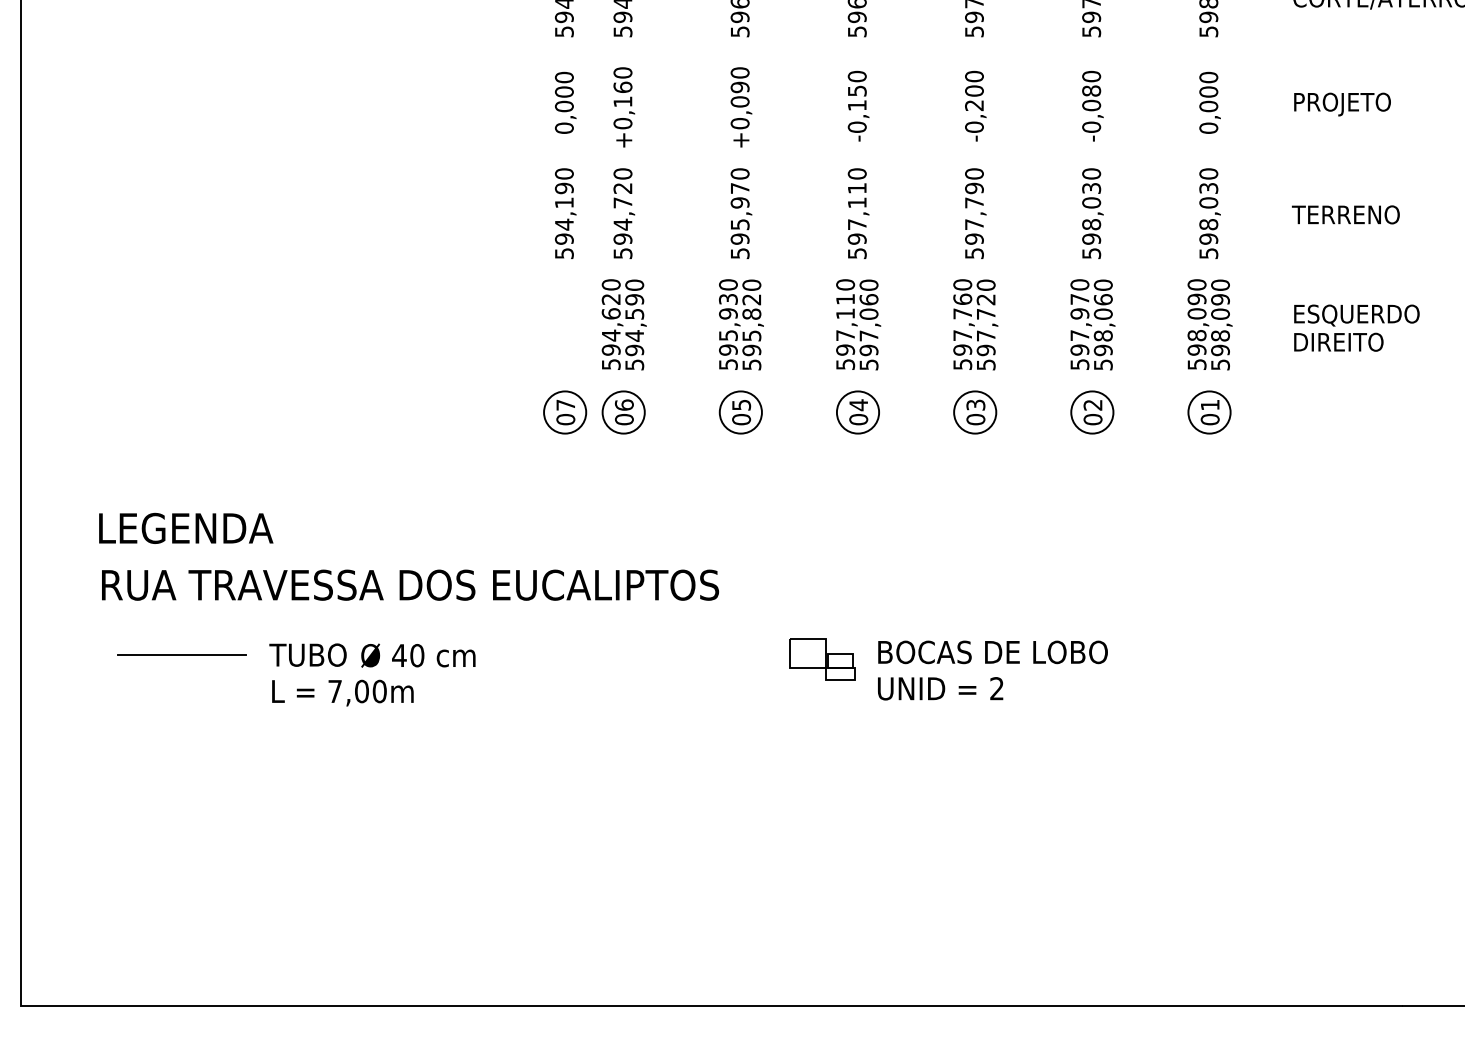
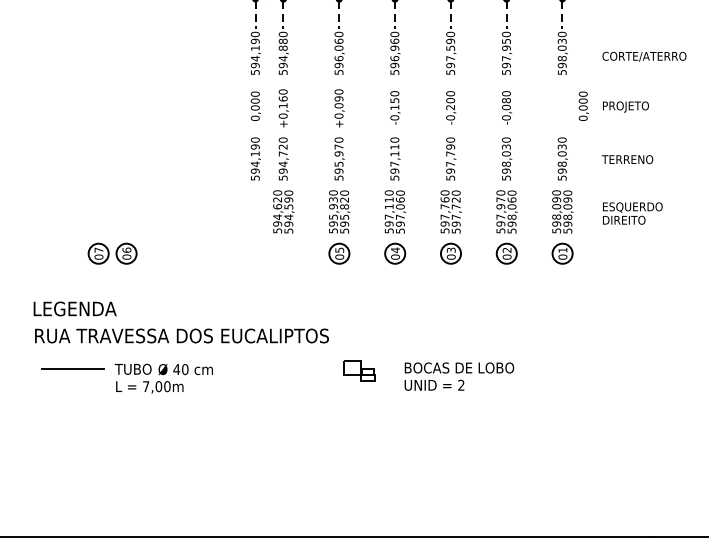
text: (1209, 101) -> (583, 105), moved
part: (594, 411) -> (112, 253), moved
part: (822, 657) -> (359, 370), moved

